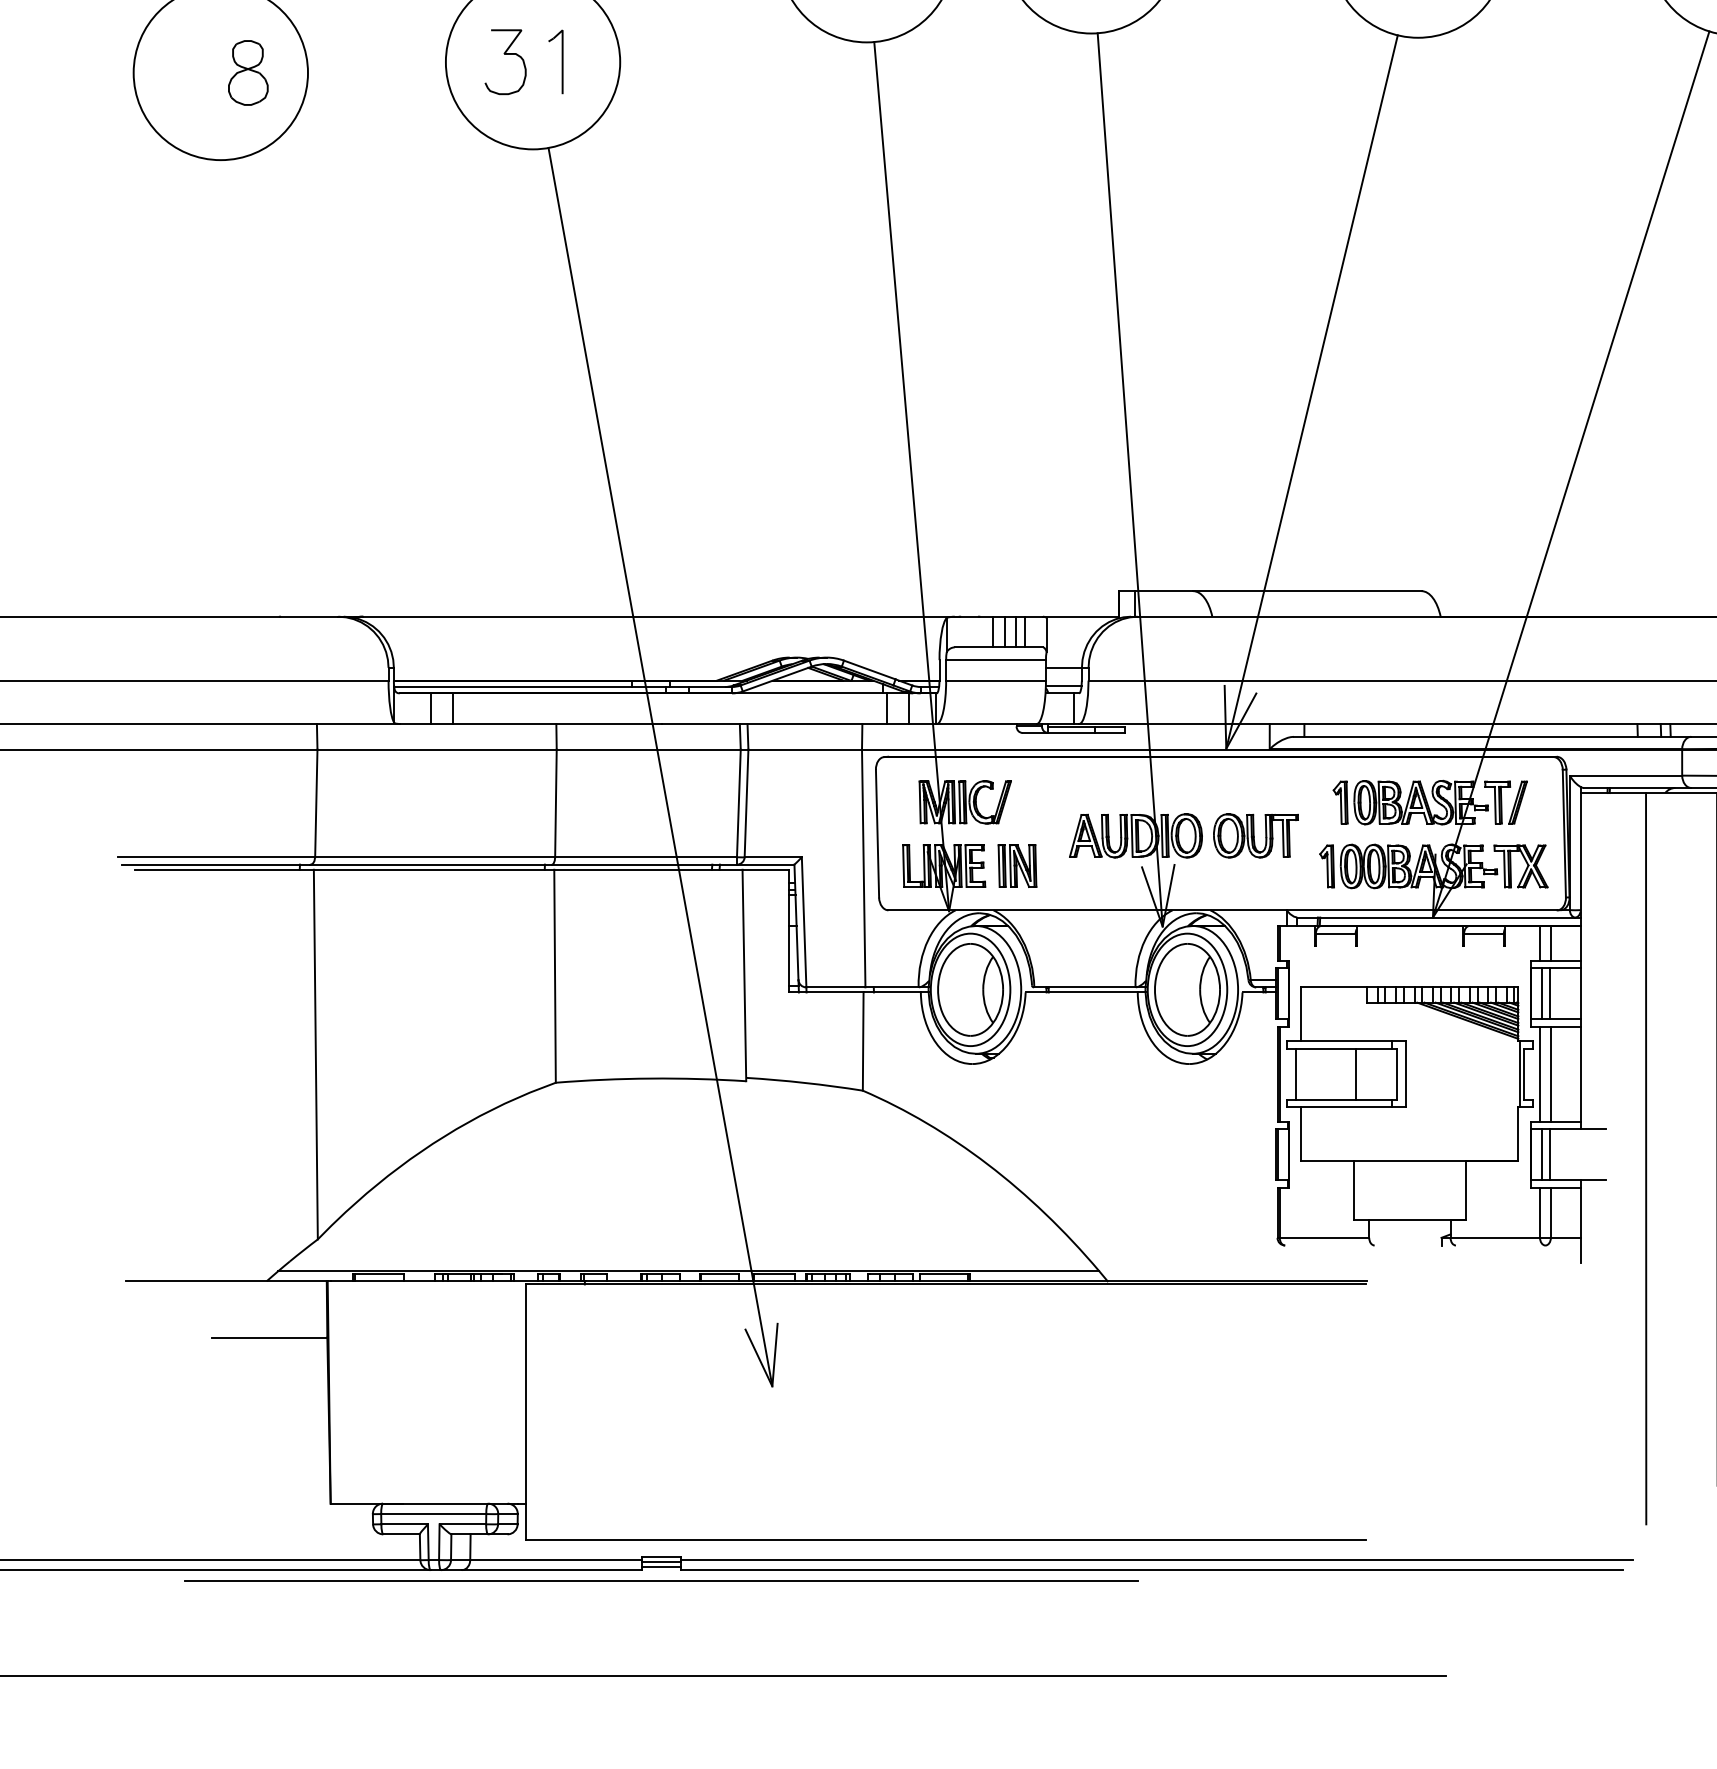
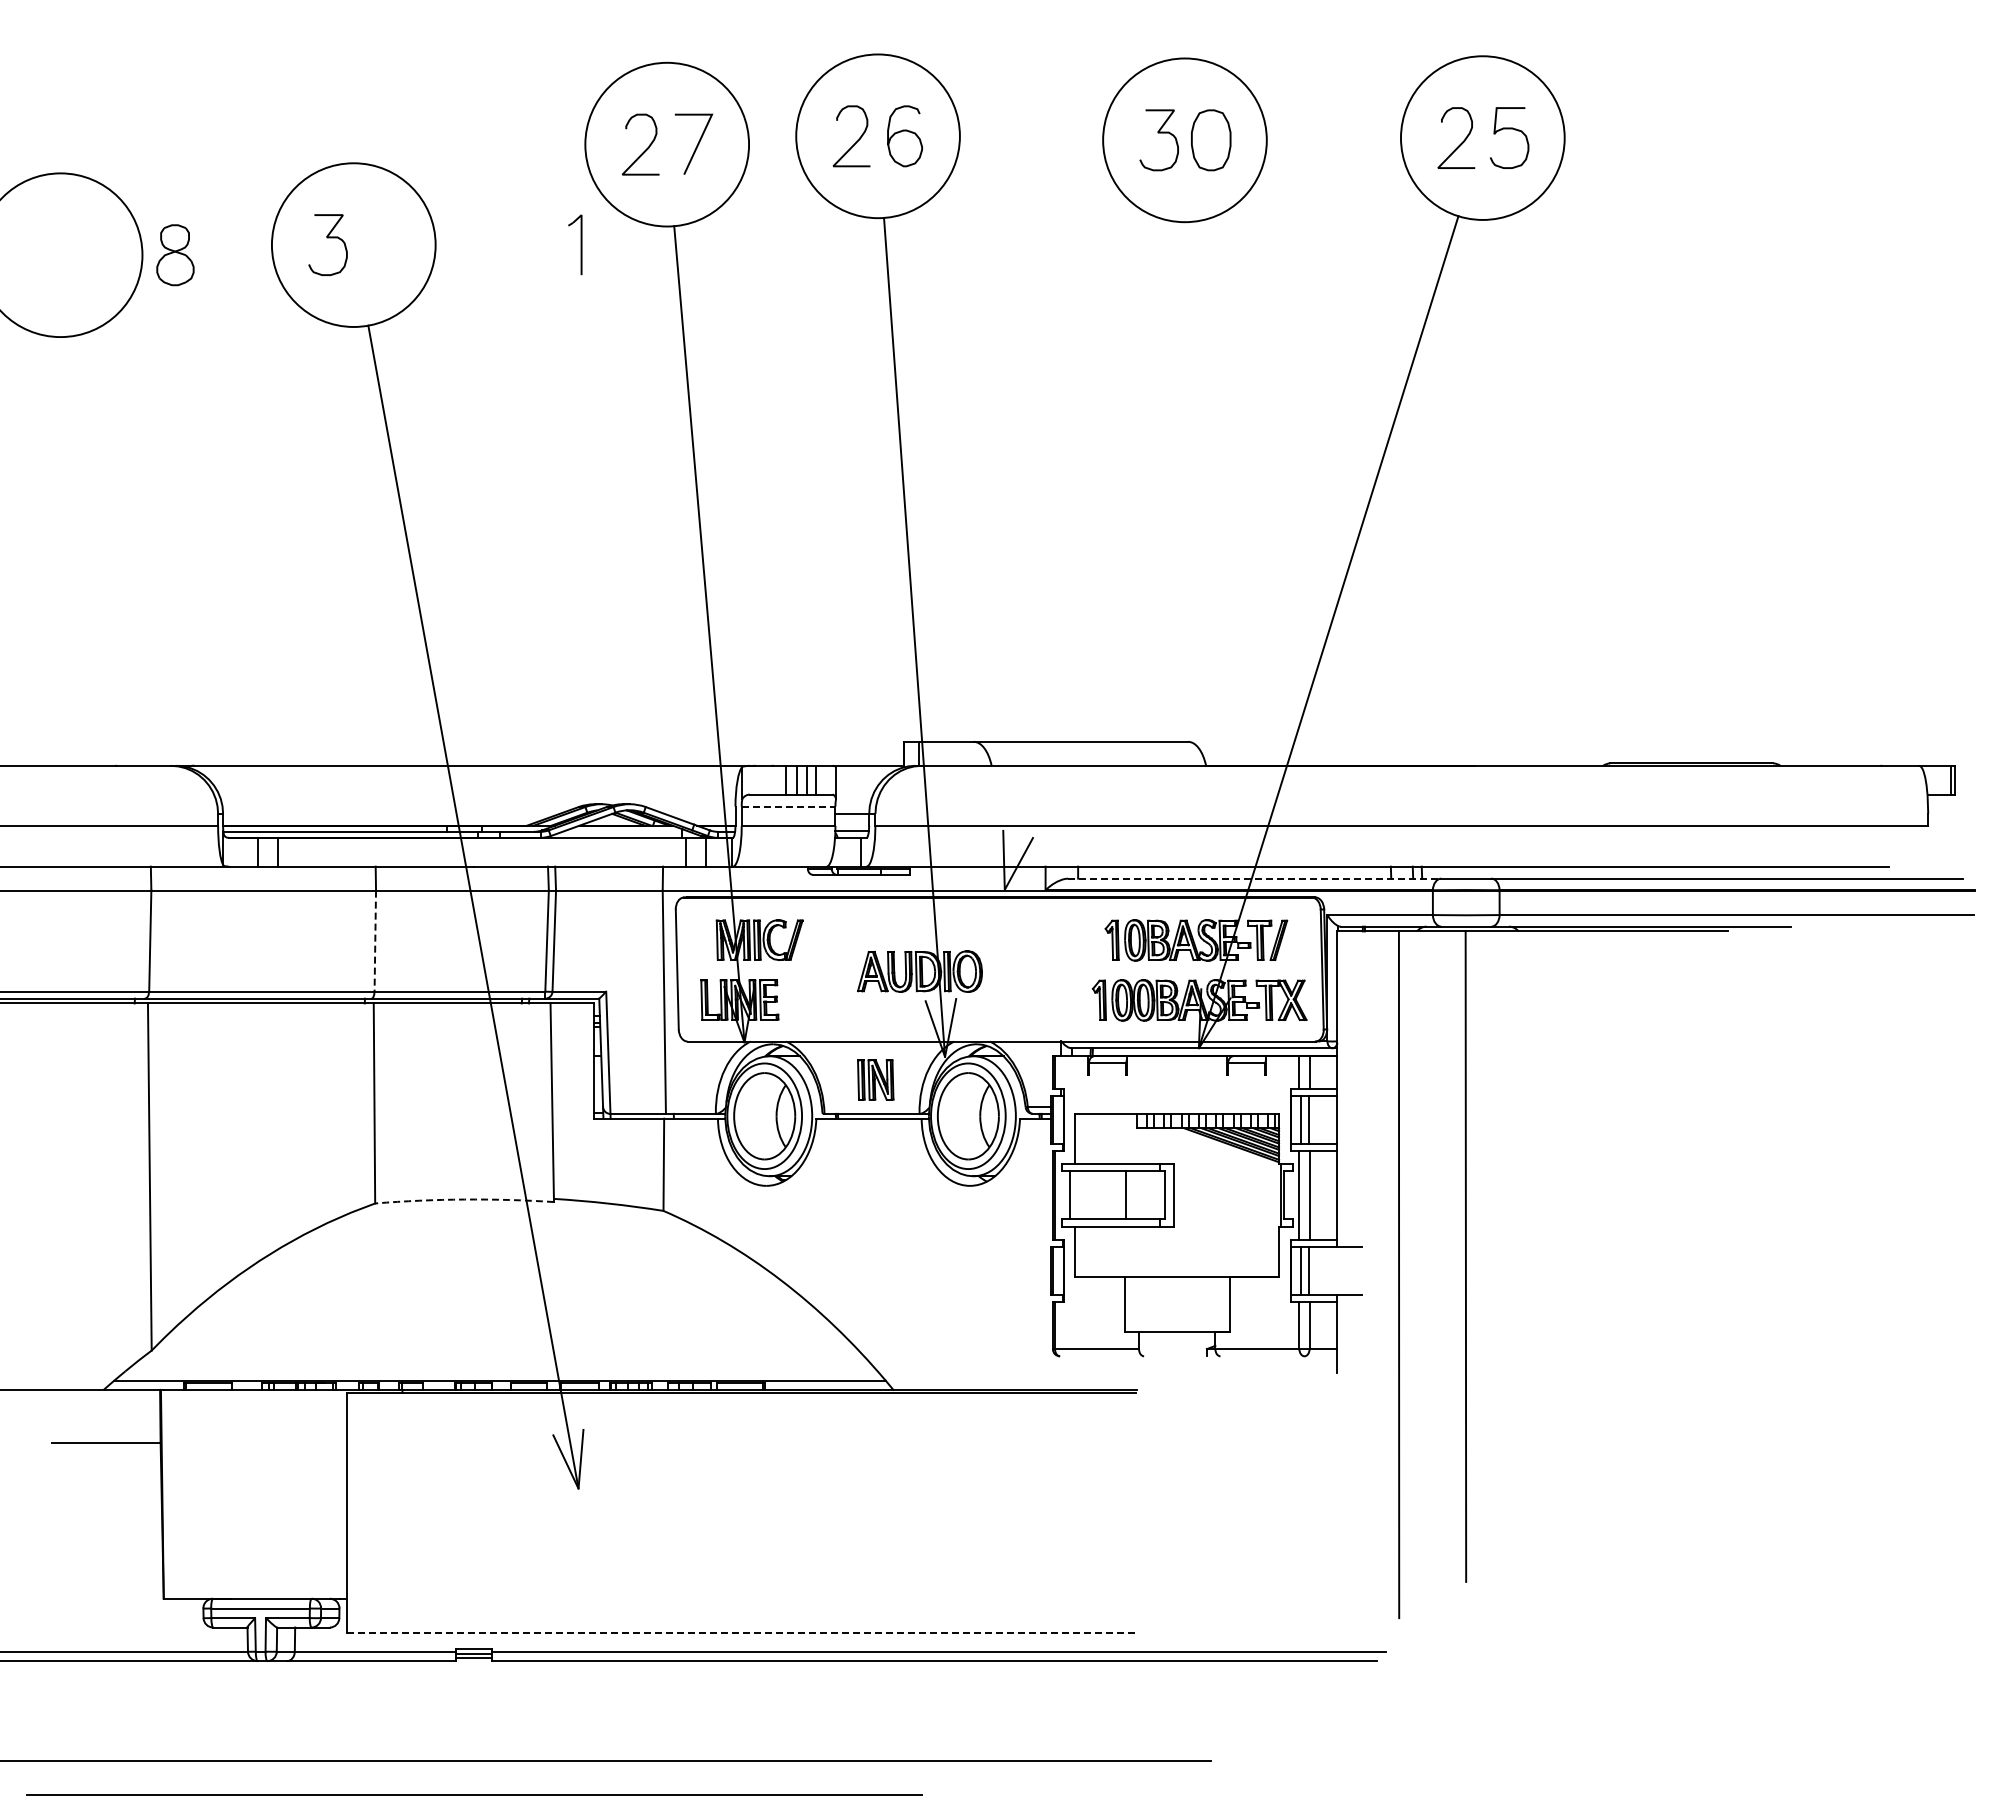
part: (556, 61) -> (575, 244), moved
part: (248, 73) -> (175, 255), moved
line: (1311, 391) -> (1084, 554), removed
line: (995, 660) -> (788, 806), solid -> dashed
line: (1492, 736) -> (1254, 878), solid -> dashed
line: (556, 803) -> (375, 941), solid -> dashed
part: (1255, 835) -> (1032, 971), removed
part: (1017, 865) -> (875, 1079), moved
arc: (650, 1078) -> (464, 1199), solid -> dashed
line: (945, 1539) -> (741, 1632), solid -> dashed
line: (661, 1580) -> (474, 1794), moved

